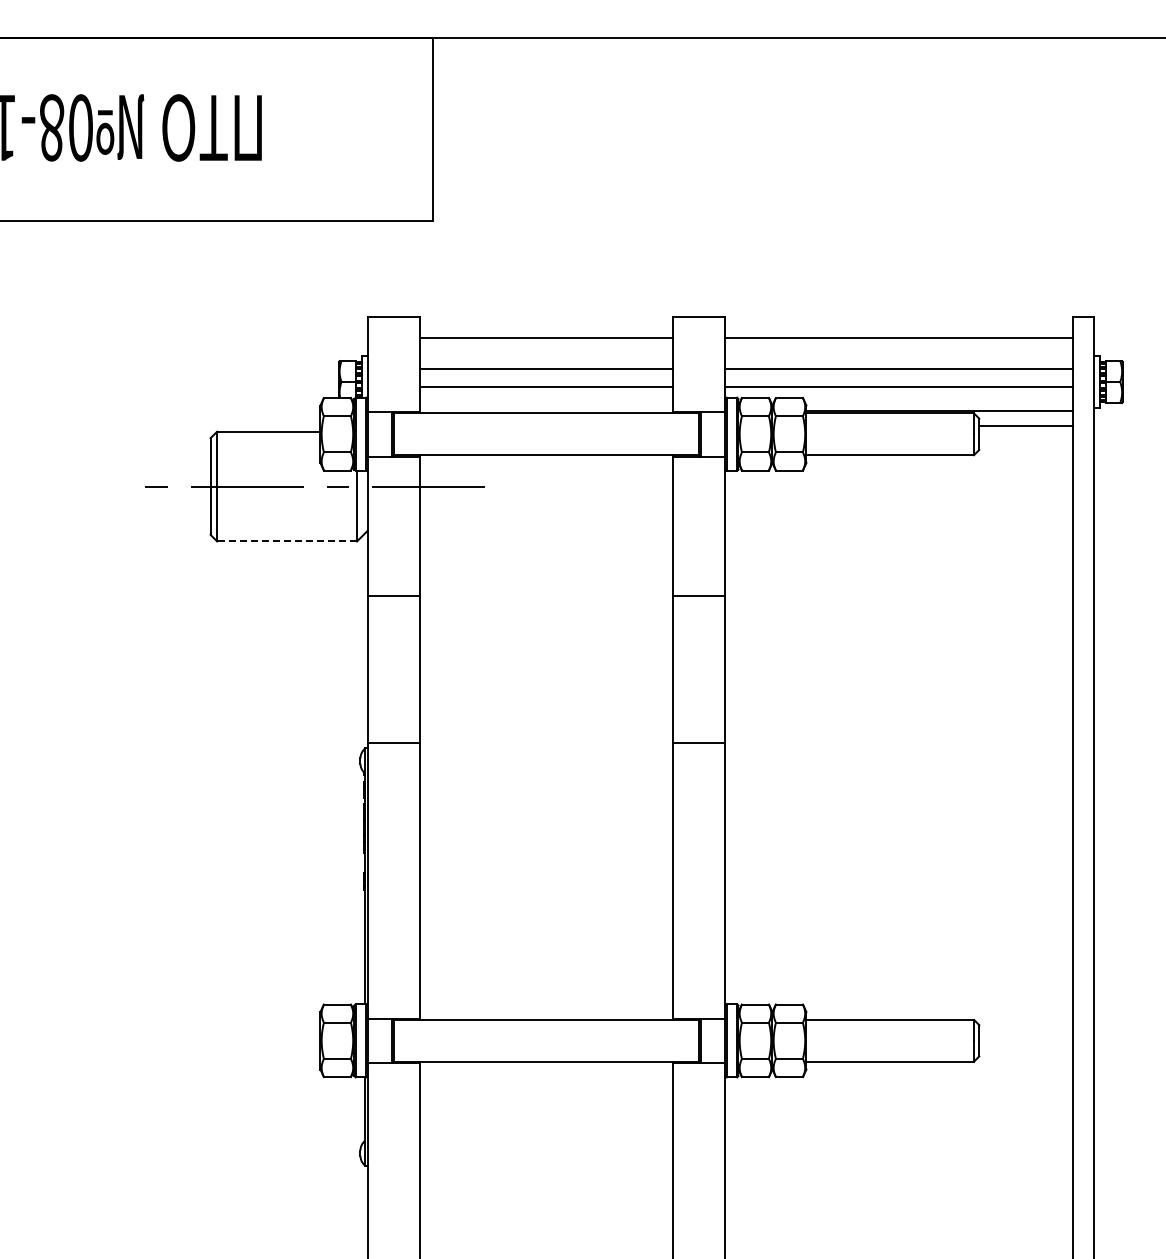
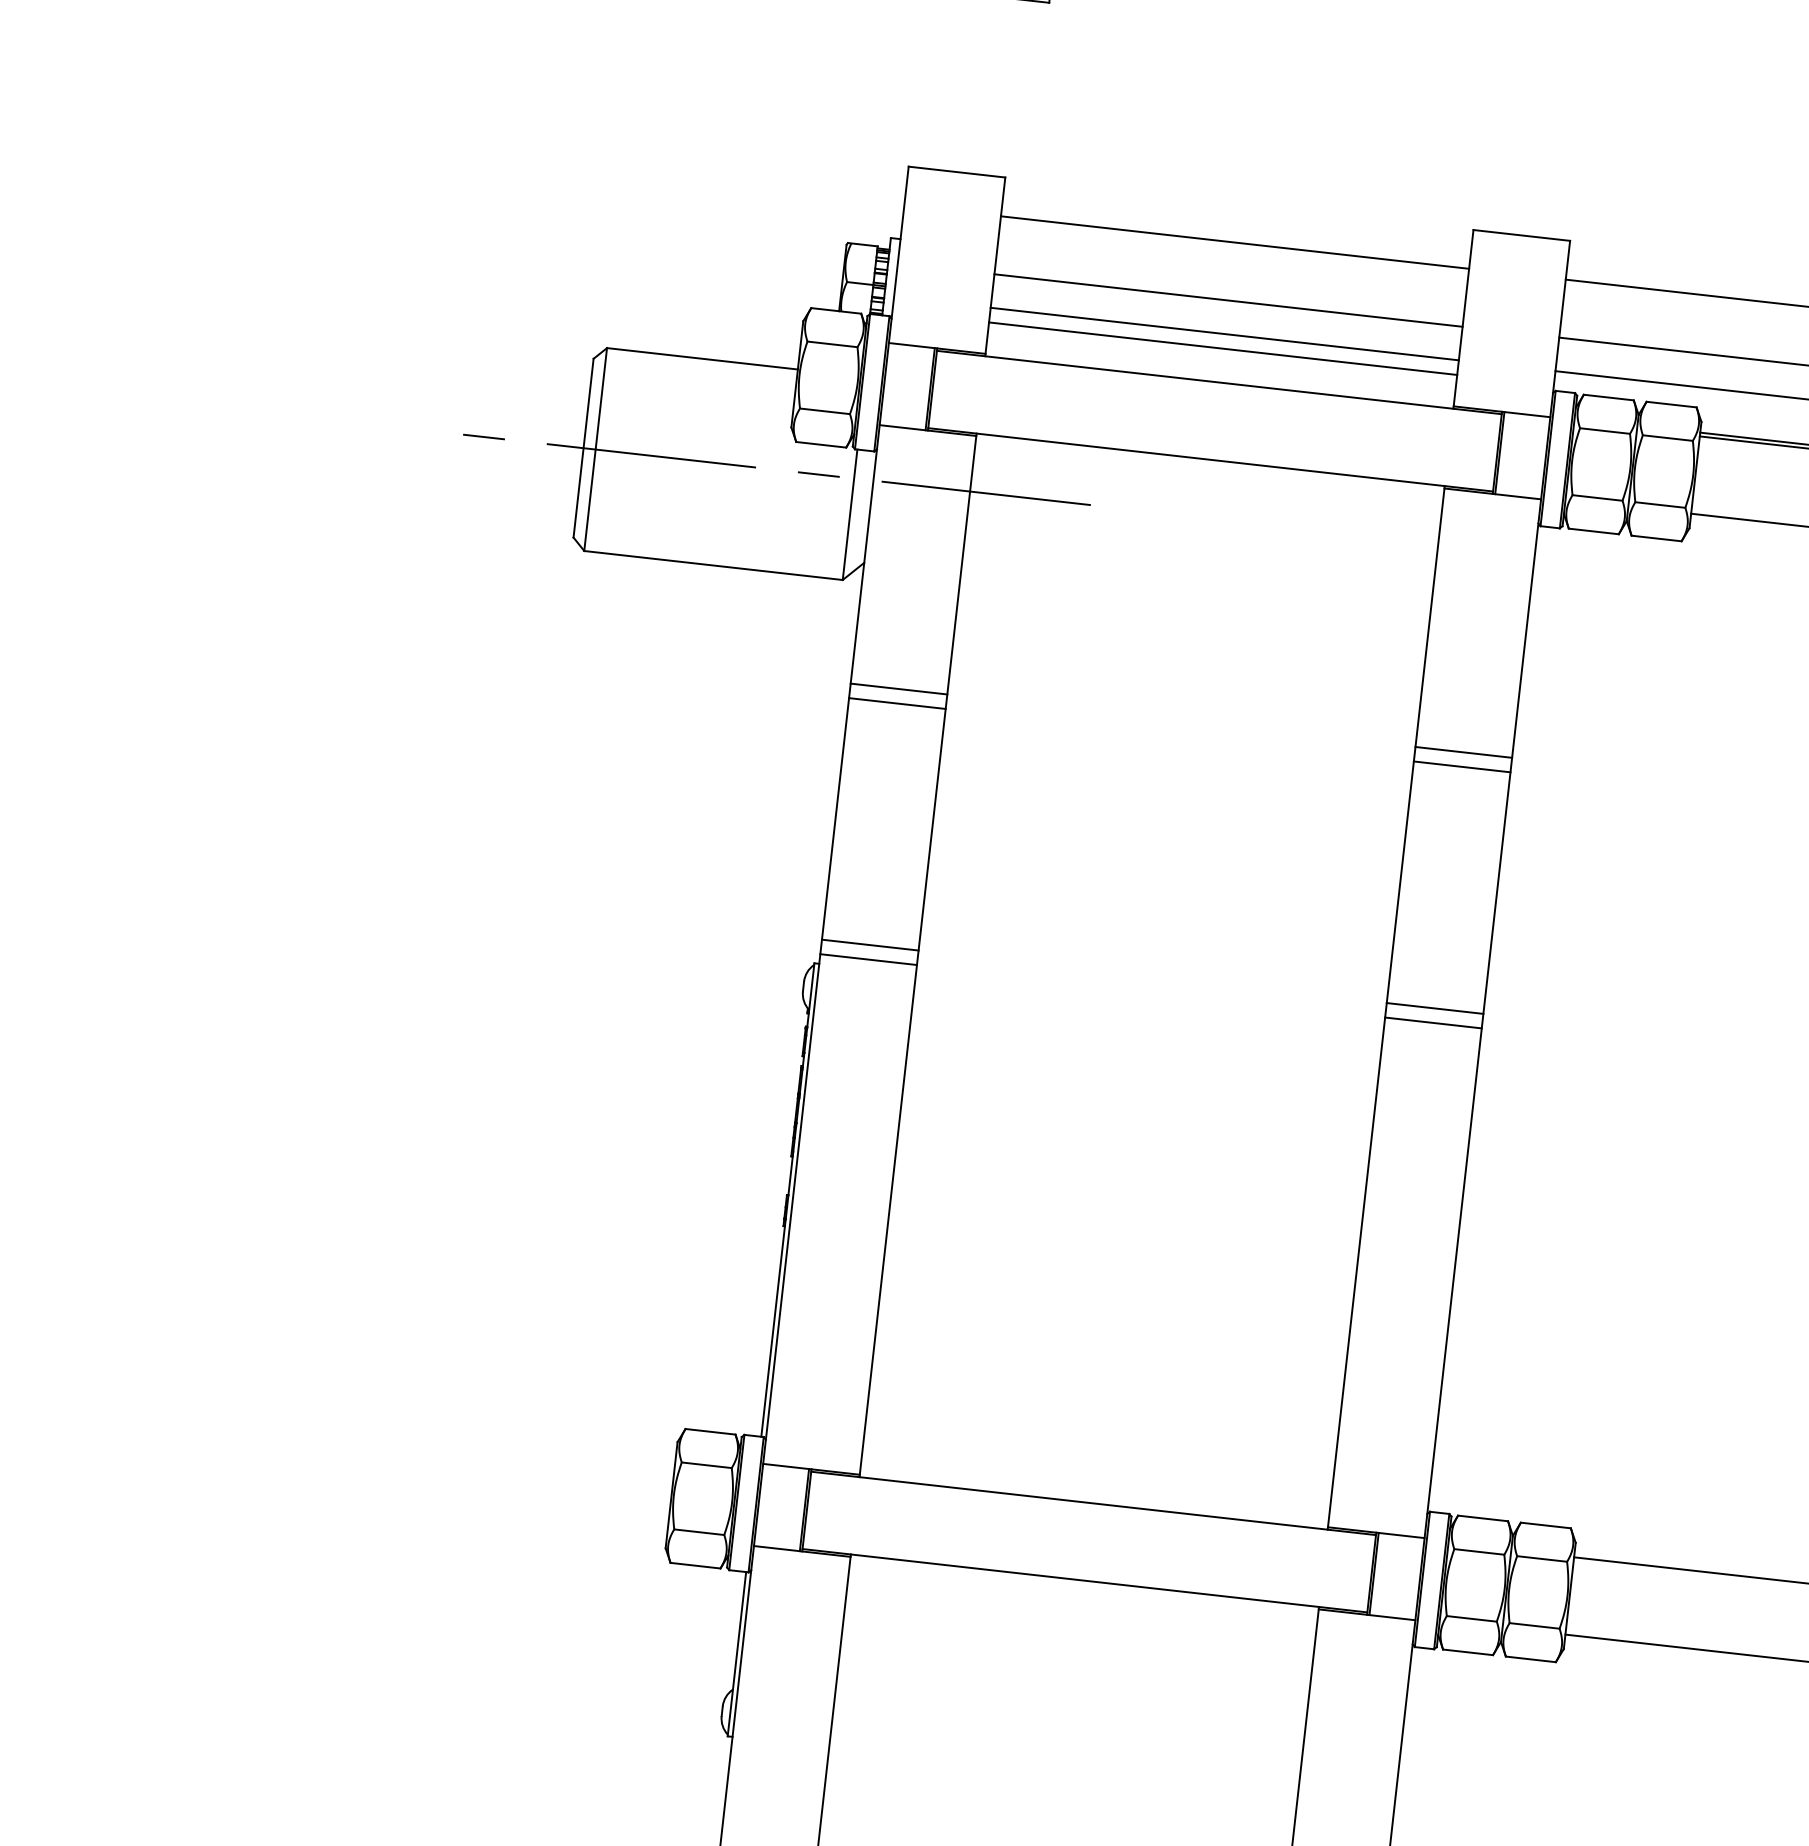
line: (546, 395) -> (1223, 349), added
line: (287, 541) -> (714, 565), dashed -> solid
line: (393, 604) -> (897, 704), added
line: (699, 604) -> (1462, 767), added
line: (393, 734) -> (870, 944), added
line: (699, 734) -> (1435, 1007), added

